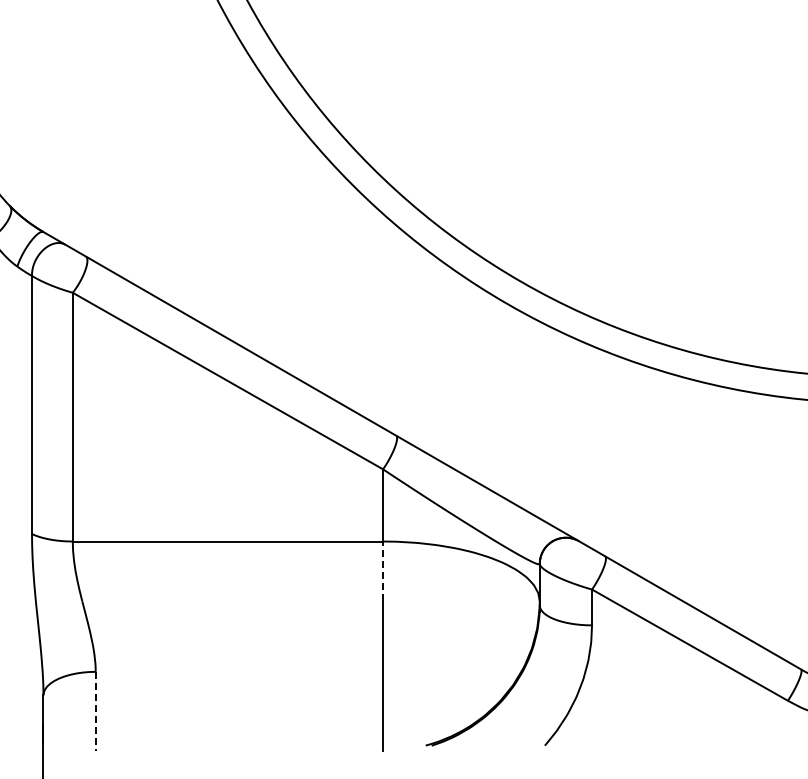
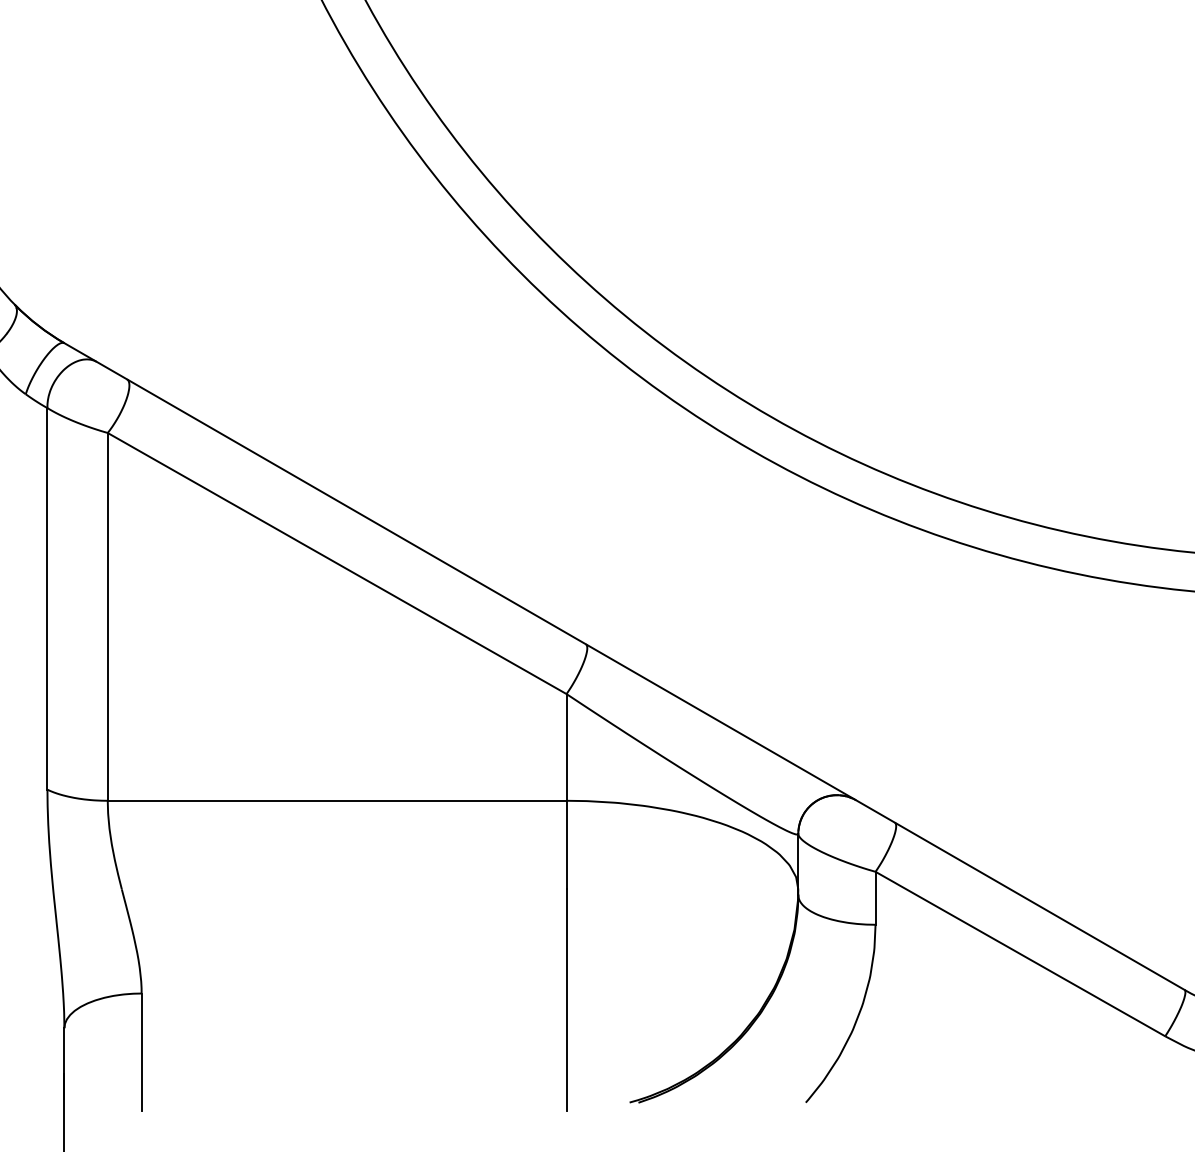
line: (383, 571) -> (567, 845), dashed -> solid
line: (95, 711) -> (141, 1052), dashed -> solid

